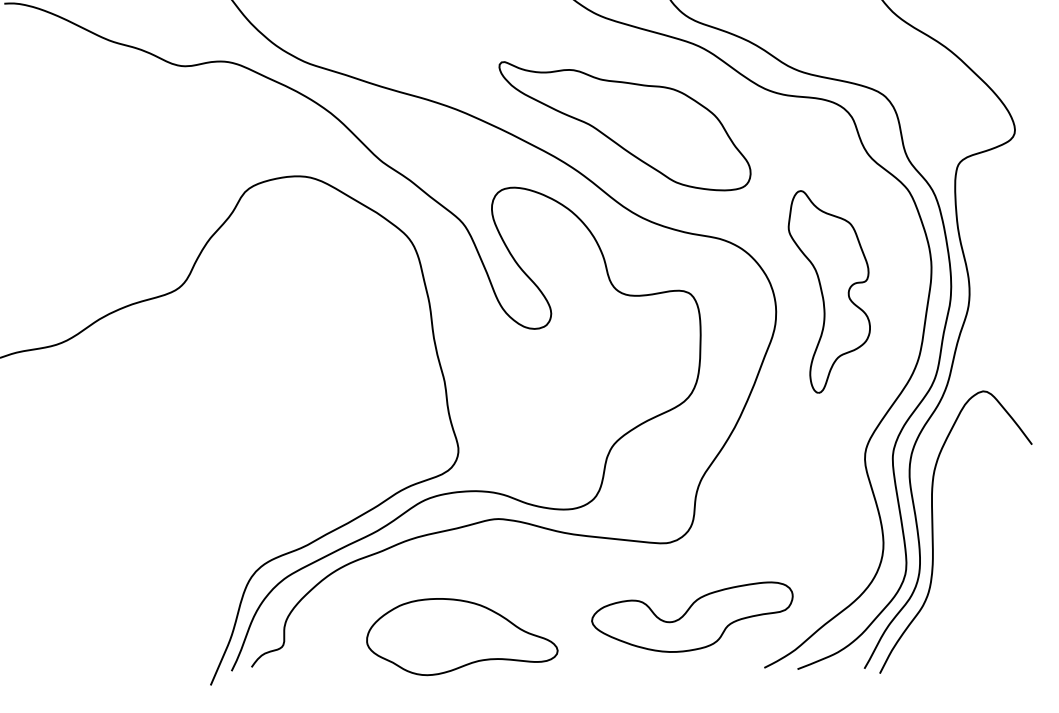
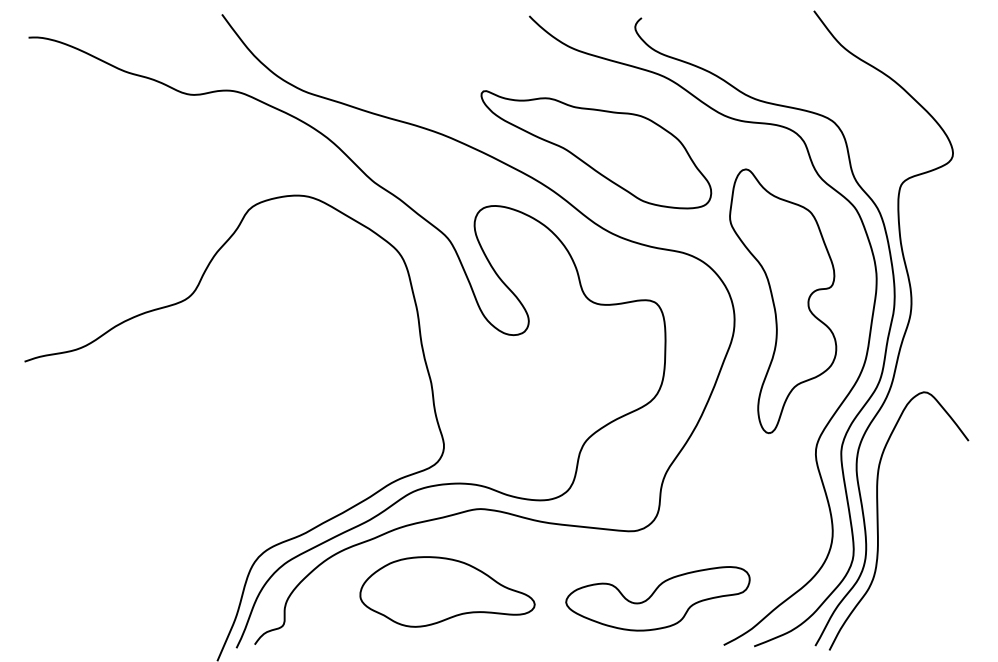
part: (829, 292) -> (783, 301), size x1.43
part: (462, 636) -> (447, 591), moved

